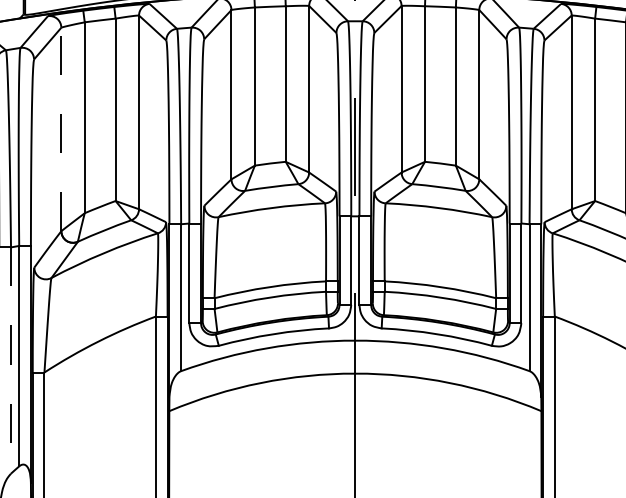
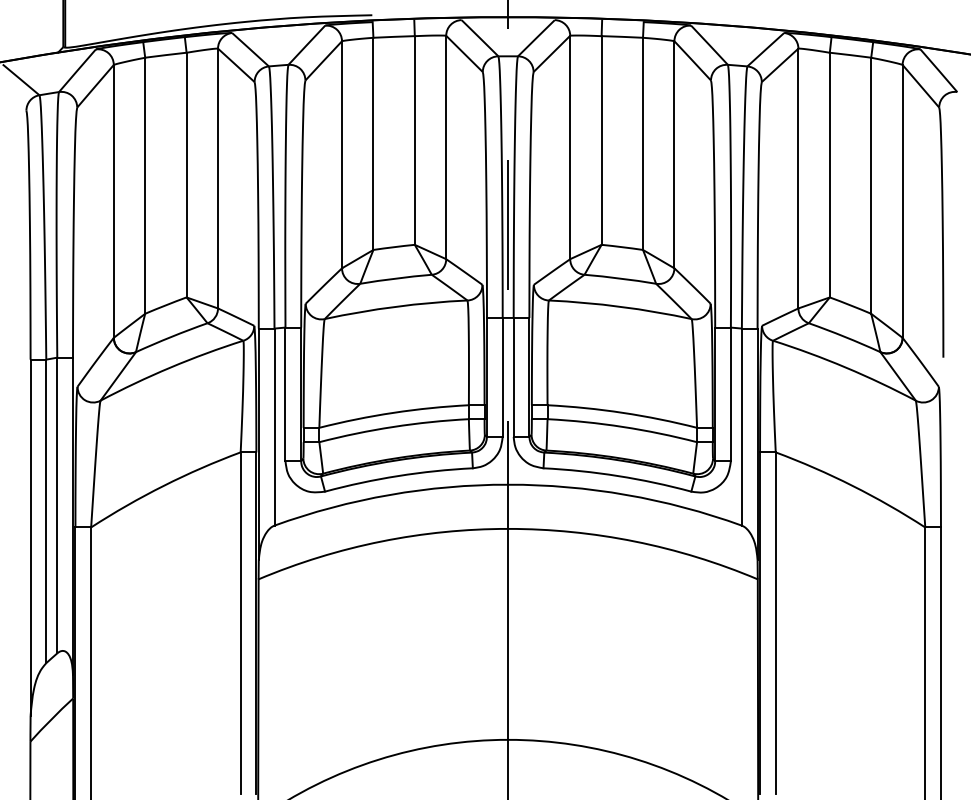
line: (61, 128) -> (113, 200), dashed -> solid
line: (11, 360) -> (46, 511), dashed -> solid

